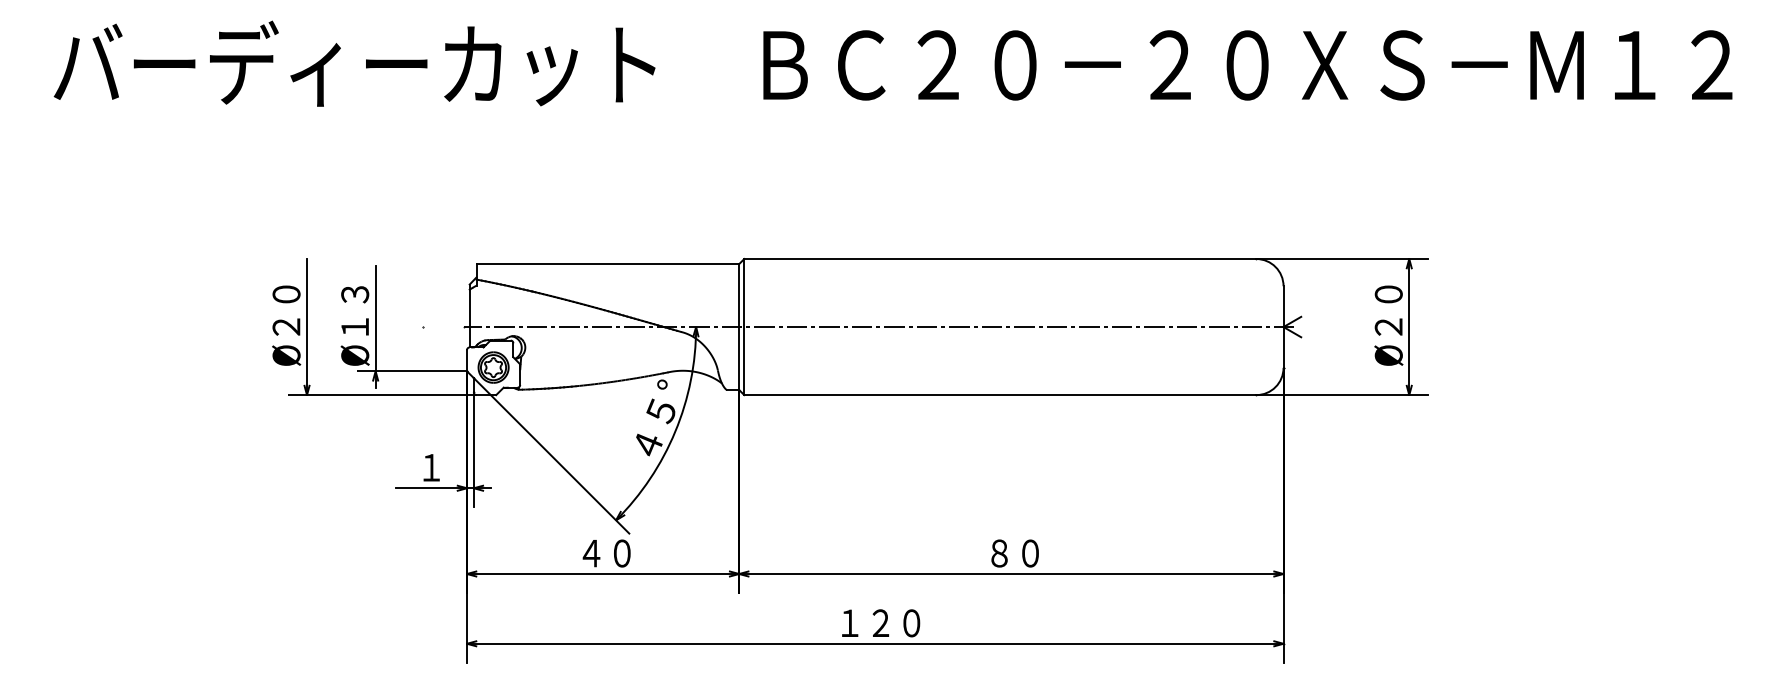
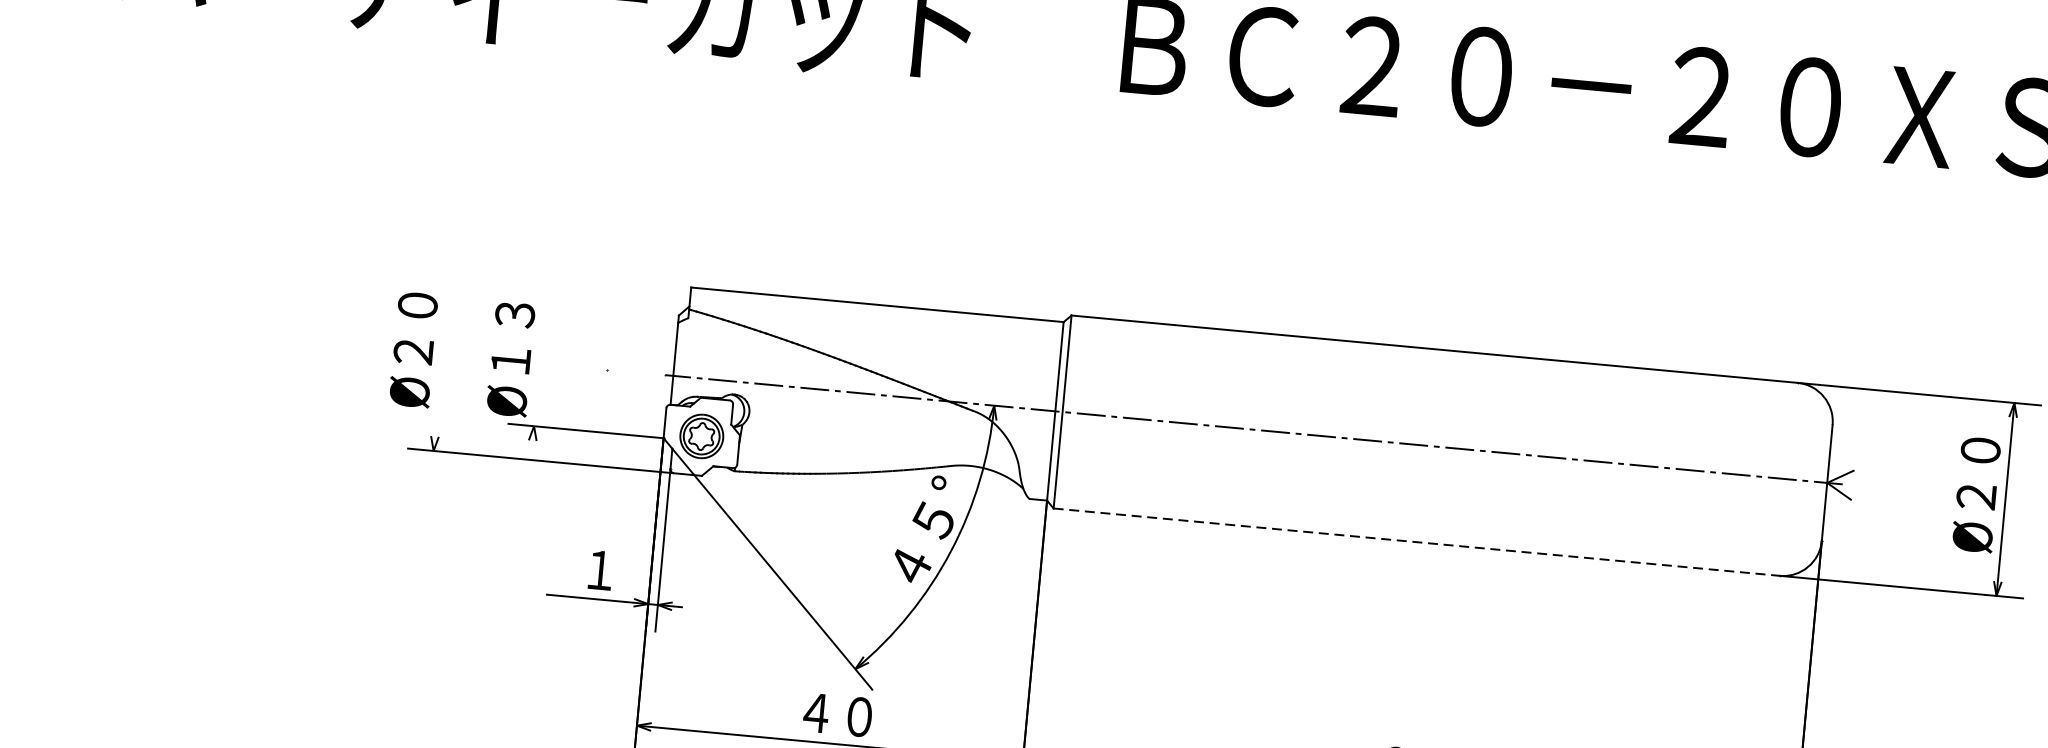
line: (375, 326) -> (539, 362), removed
line: (307, 327) -> (443, 355), removed
line: (1000, 395) -> (1416, 542), solid -> dashed

